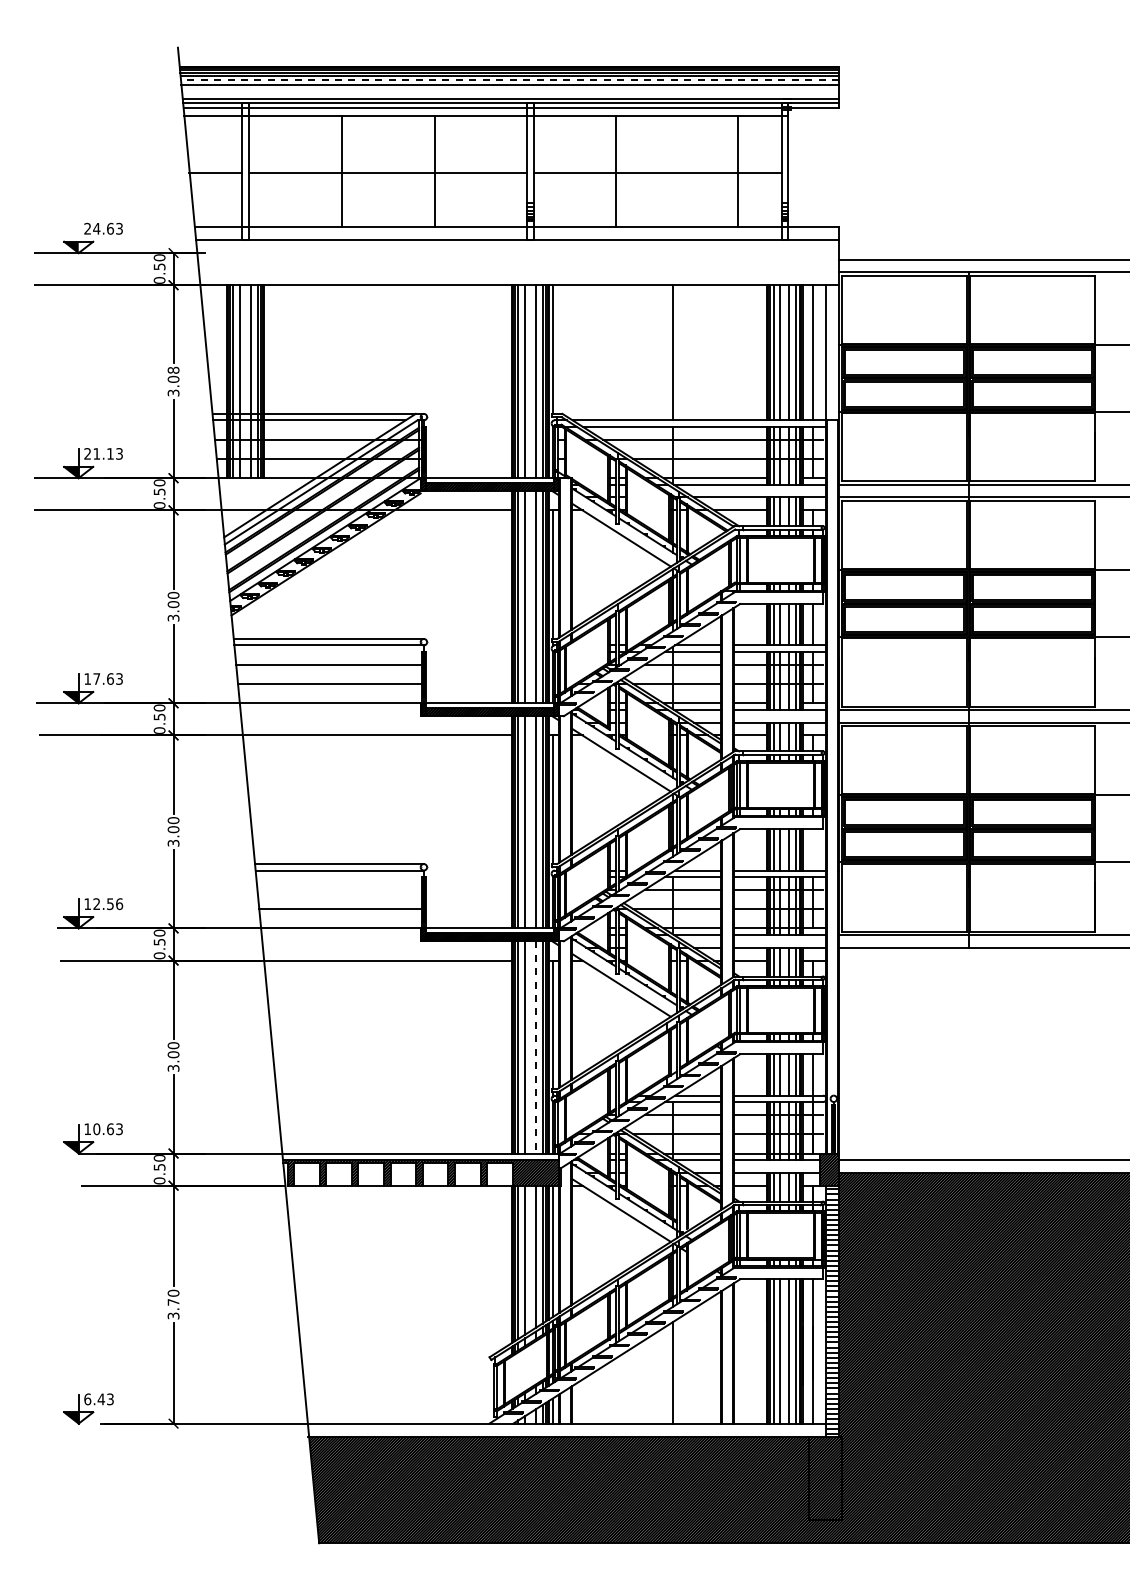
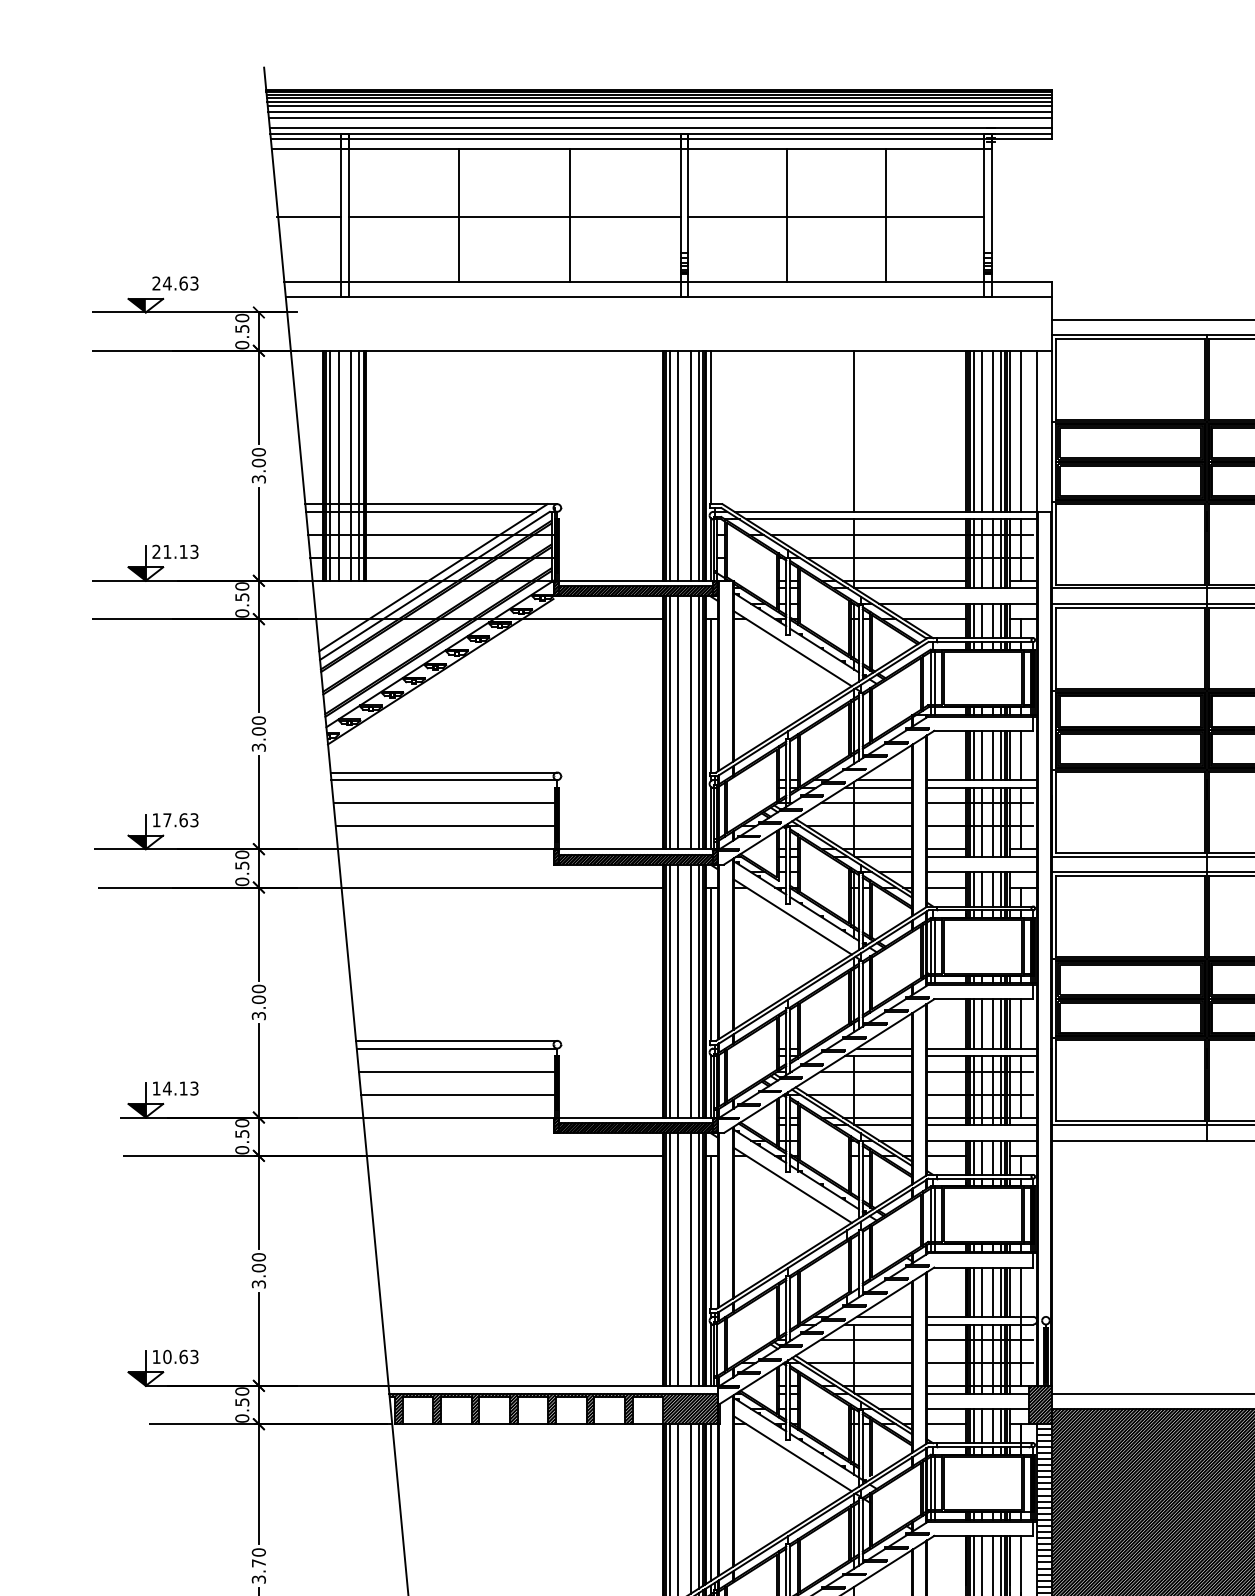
line: (509, 80) -> (659, 106), dashed -> solid
line: (510, 89) -> (660, 117), added
line: (738, 171) -> (885, 215), moved
text: (173, 369) -> (258, 451), 3.08 -> 3.00
line: (812, 849) -> (1020, 1023), added
line: (339, 889) -> (456, 1071), added
text: (108, 904) -> (181, 1089), 12.56 -> 14.13
line: (535, 1047) -> (690, 1259), dashed -> solid

